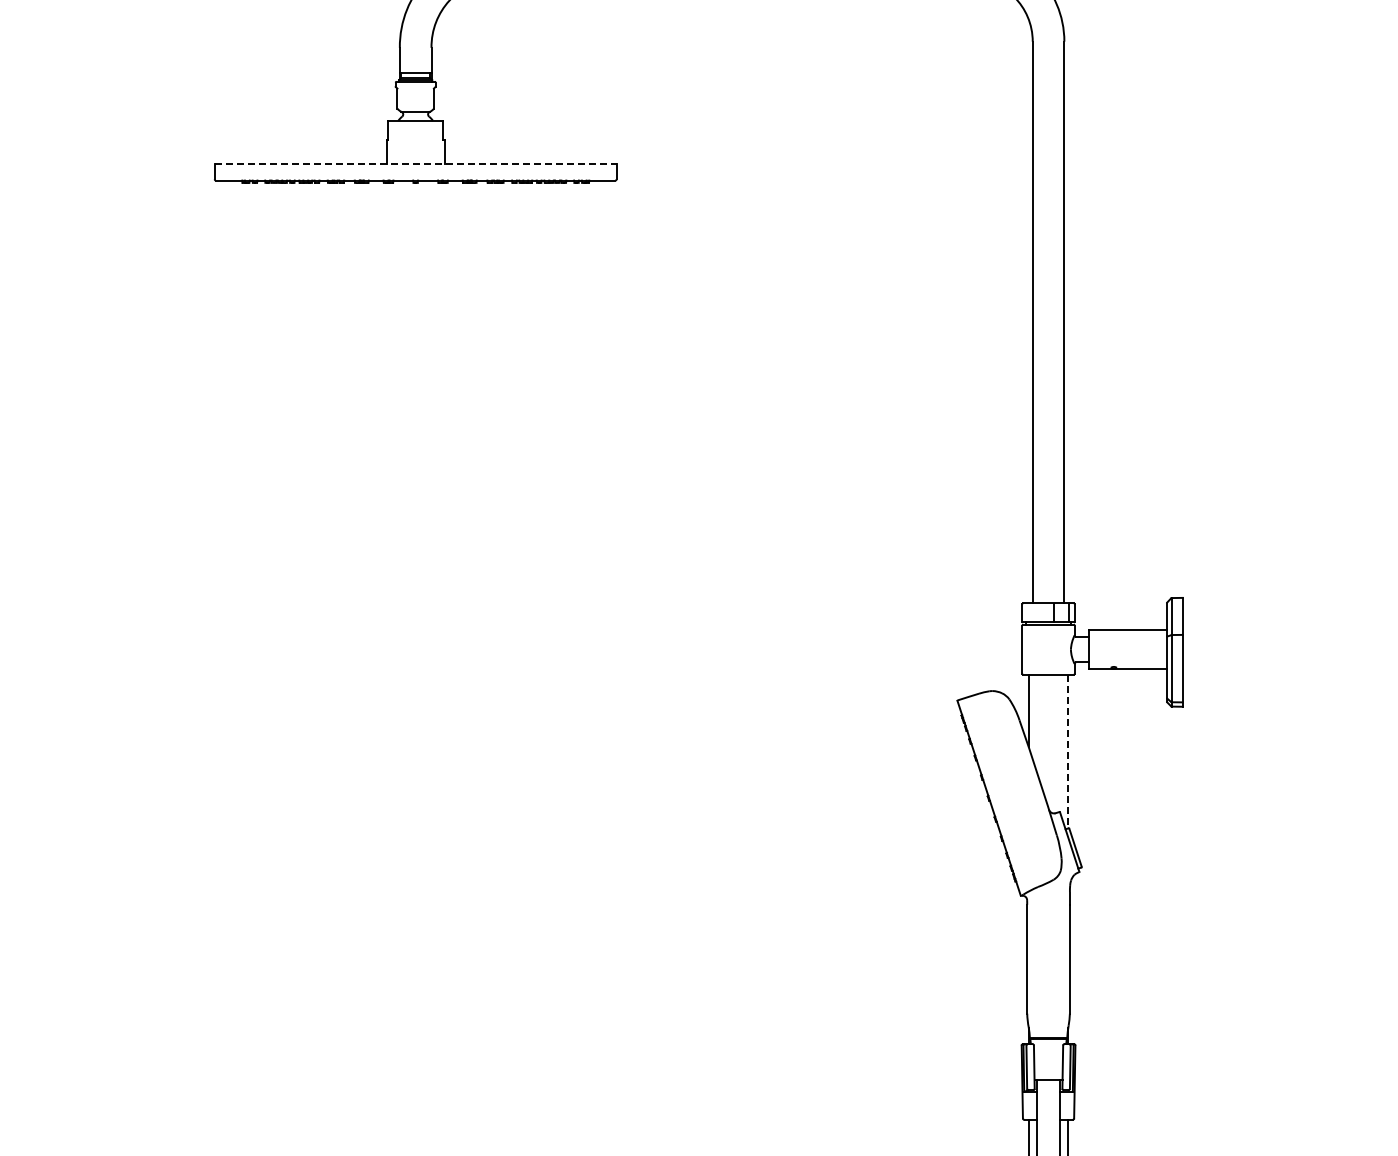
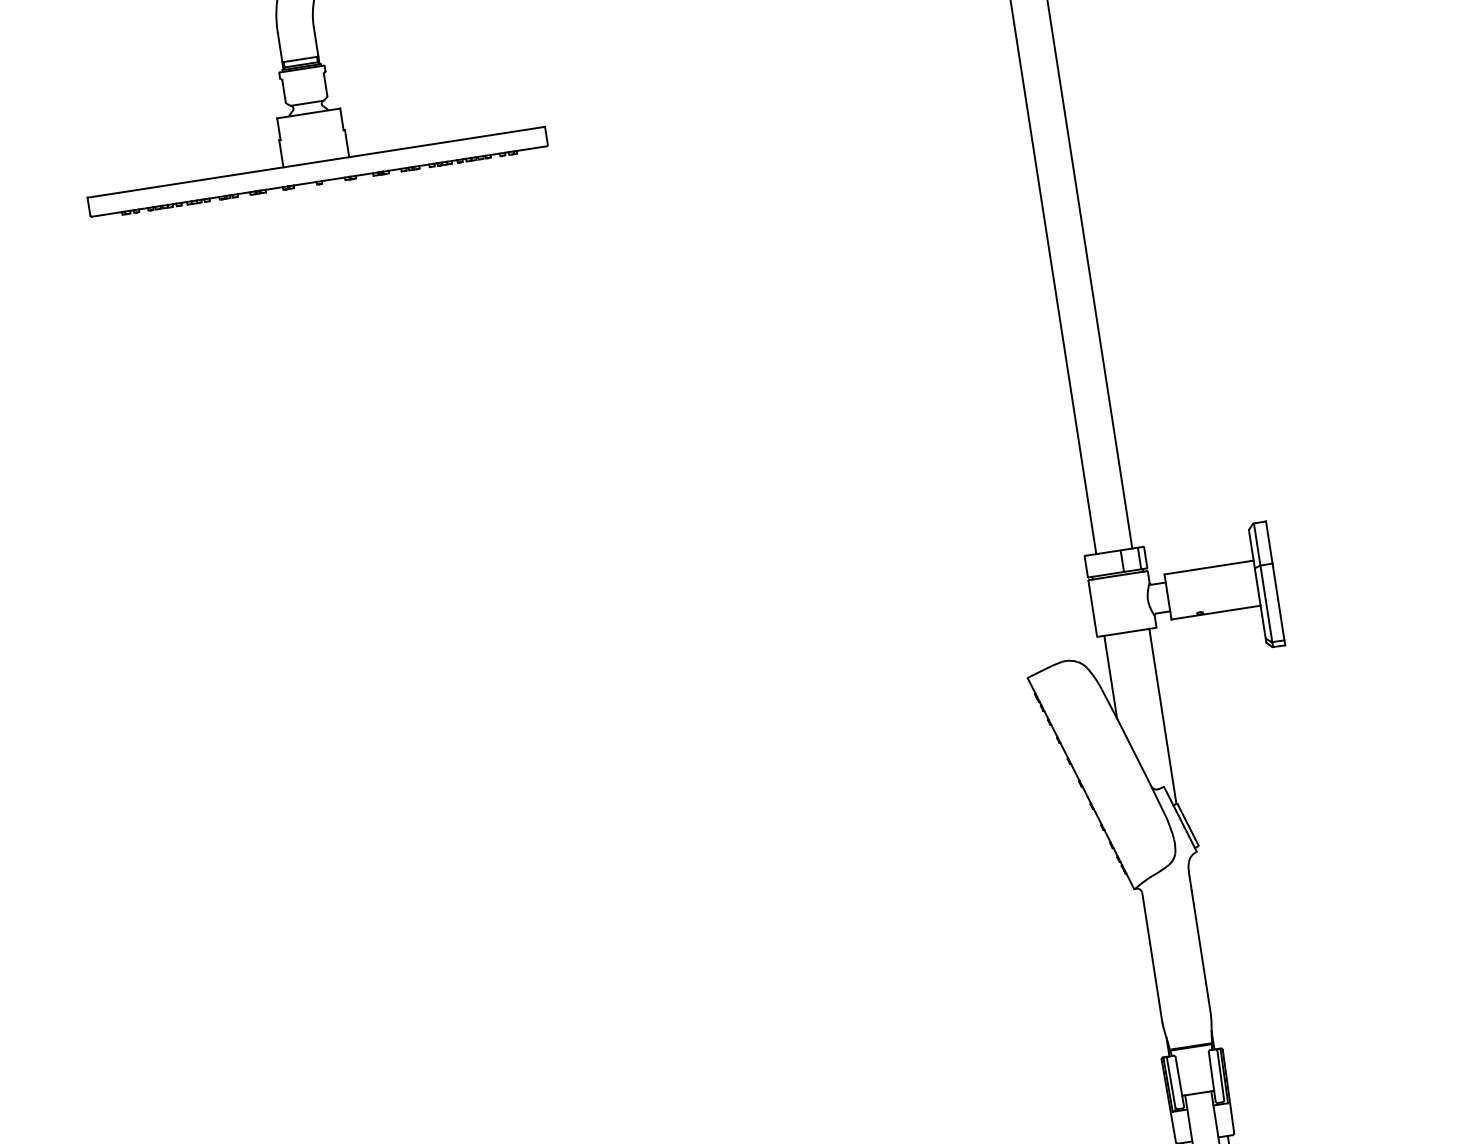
line: (415, 163) -> (316, 162), dashed -> solid
line: (1068, 751) -> (1163, 716), dashed -> solid

